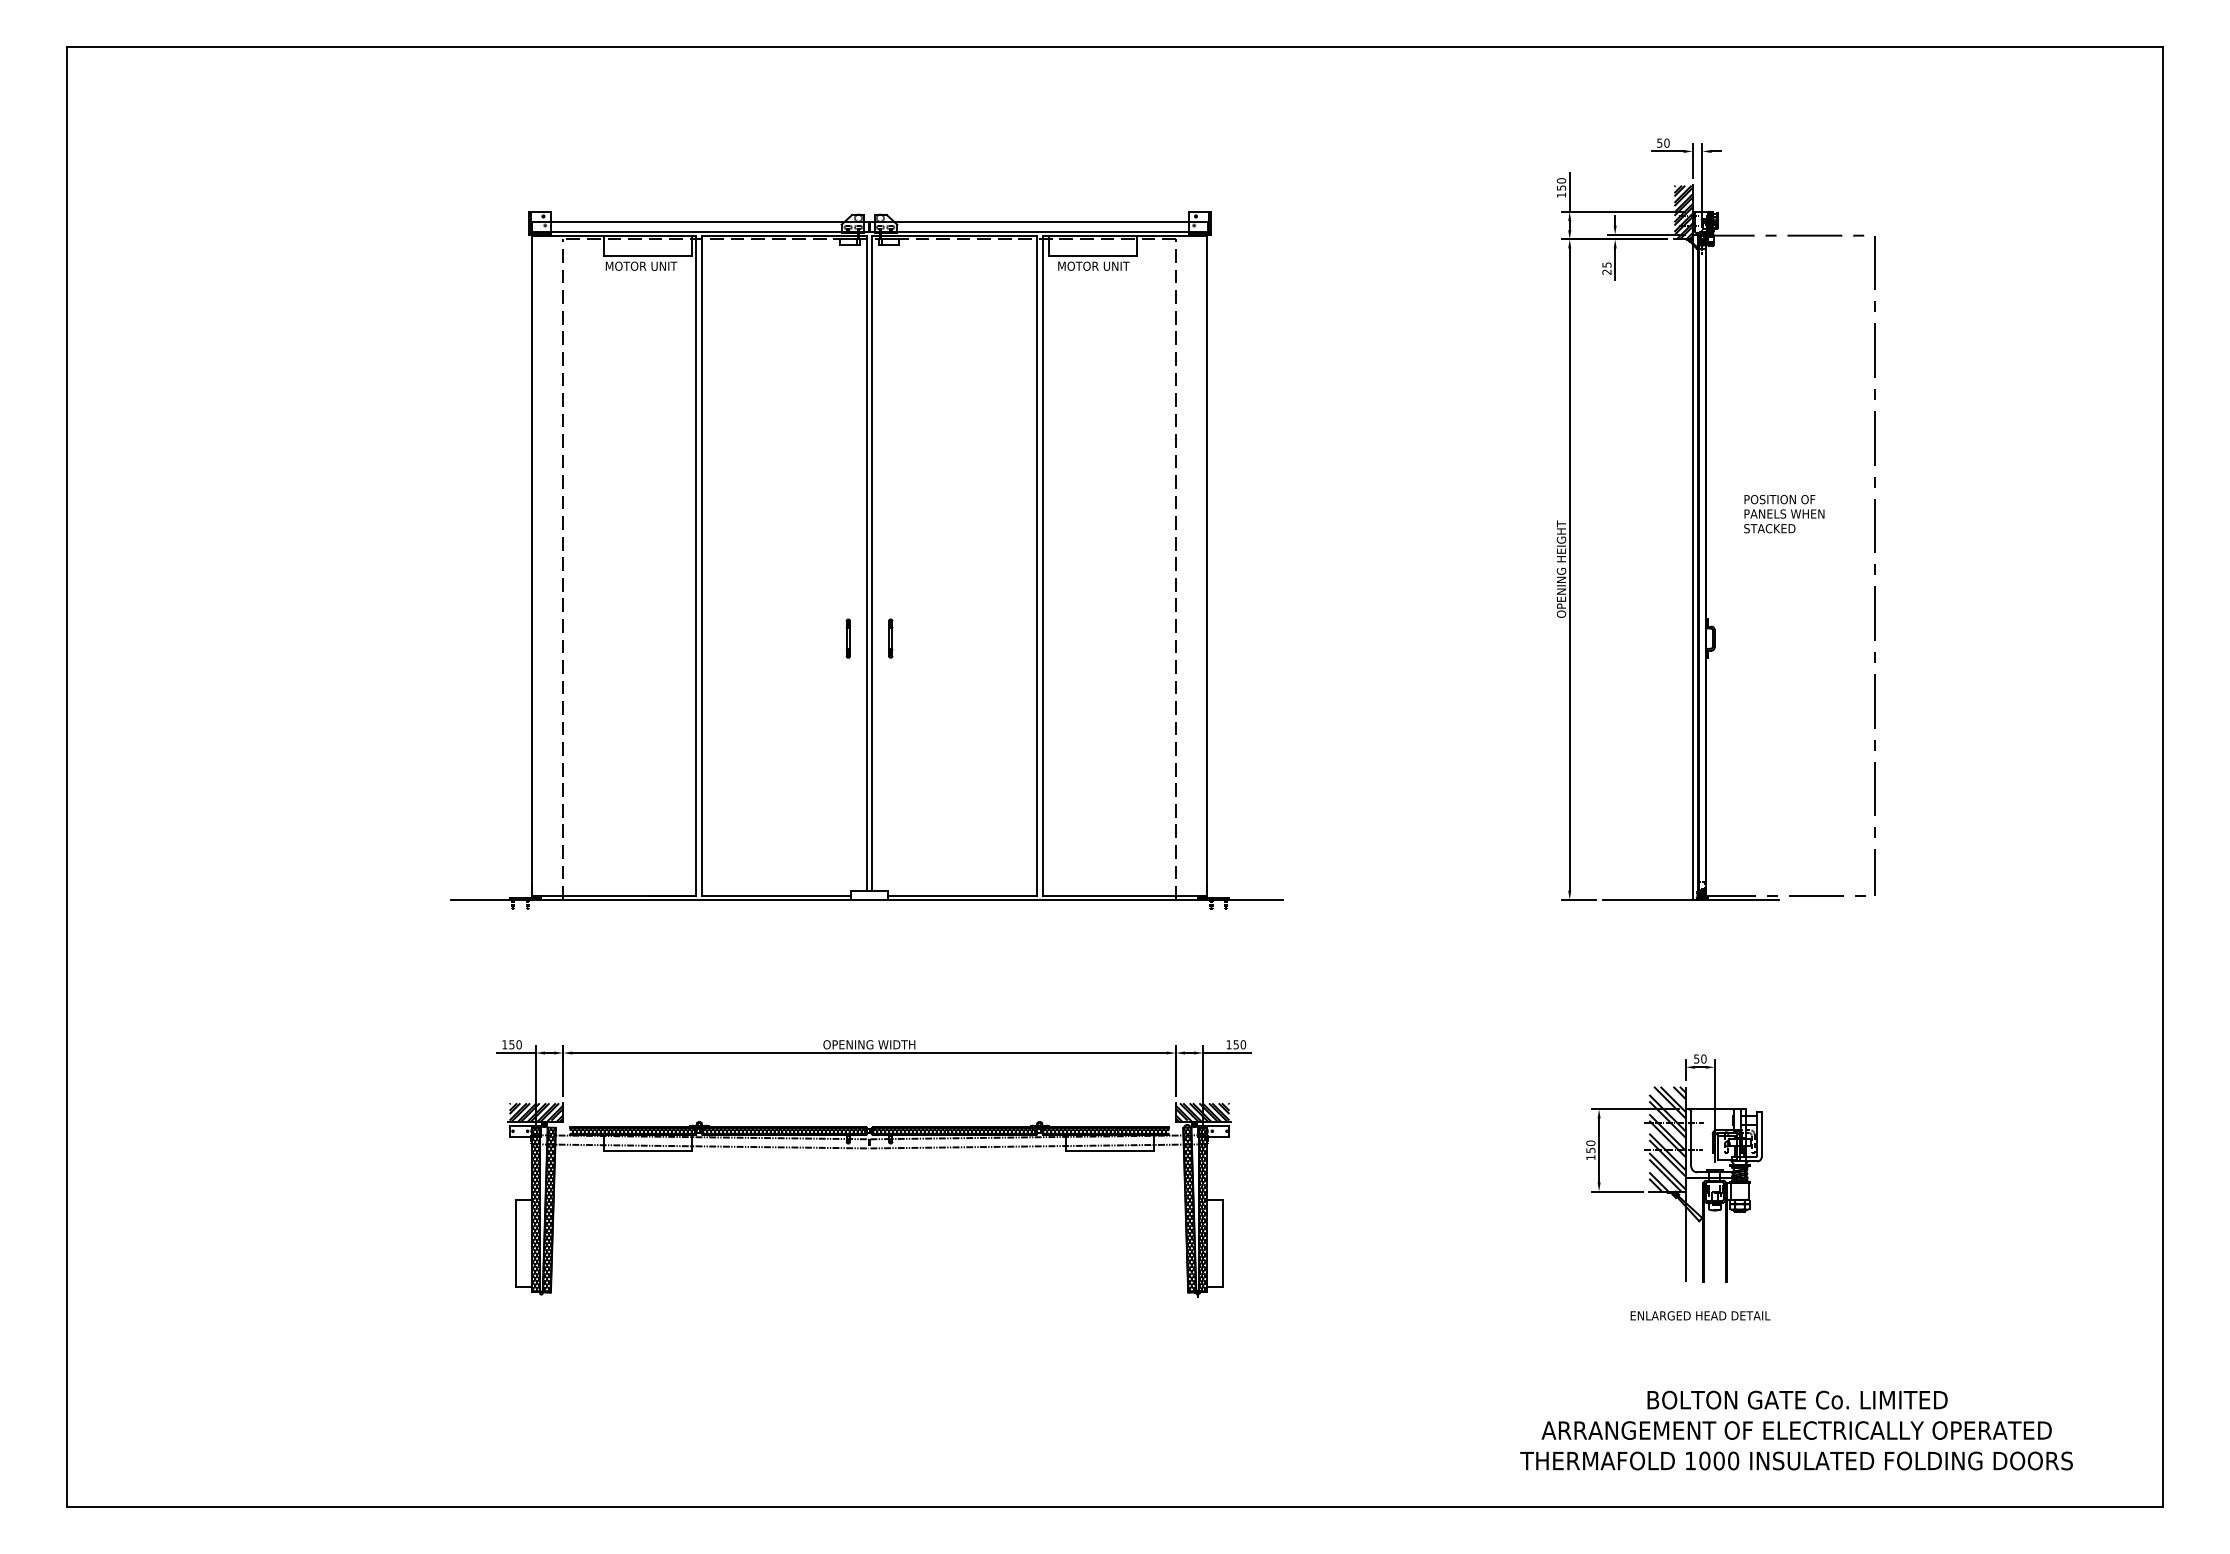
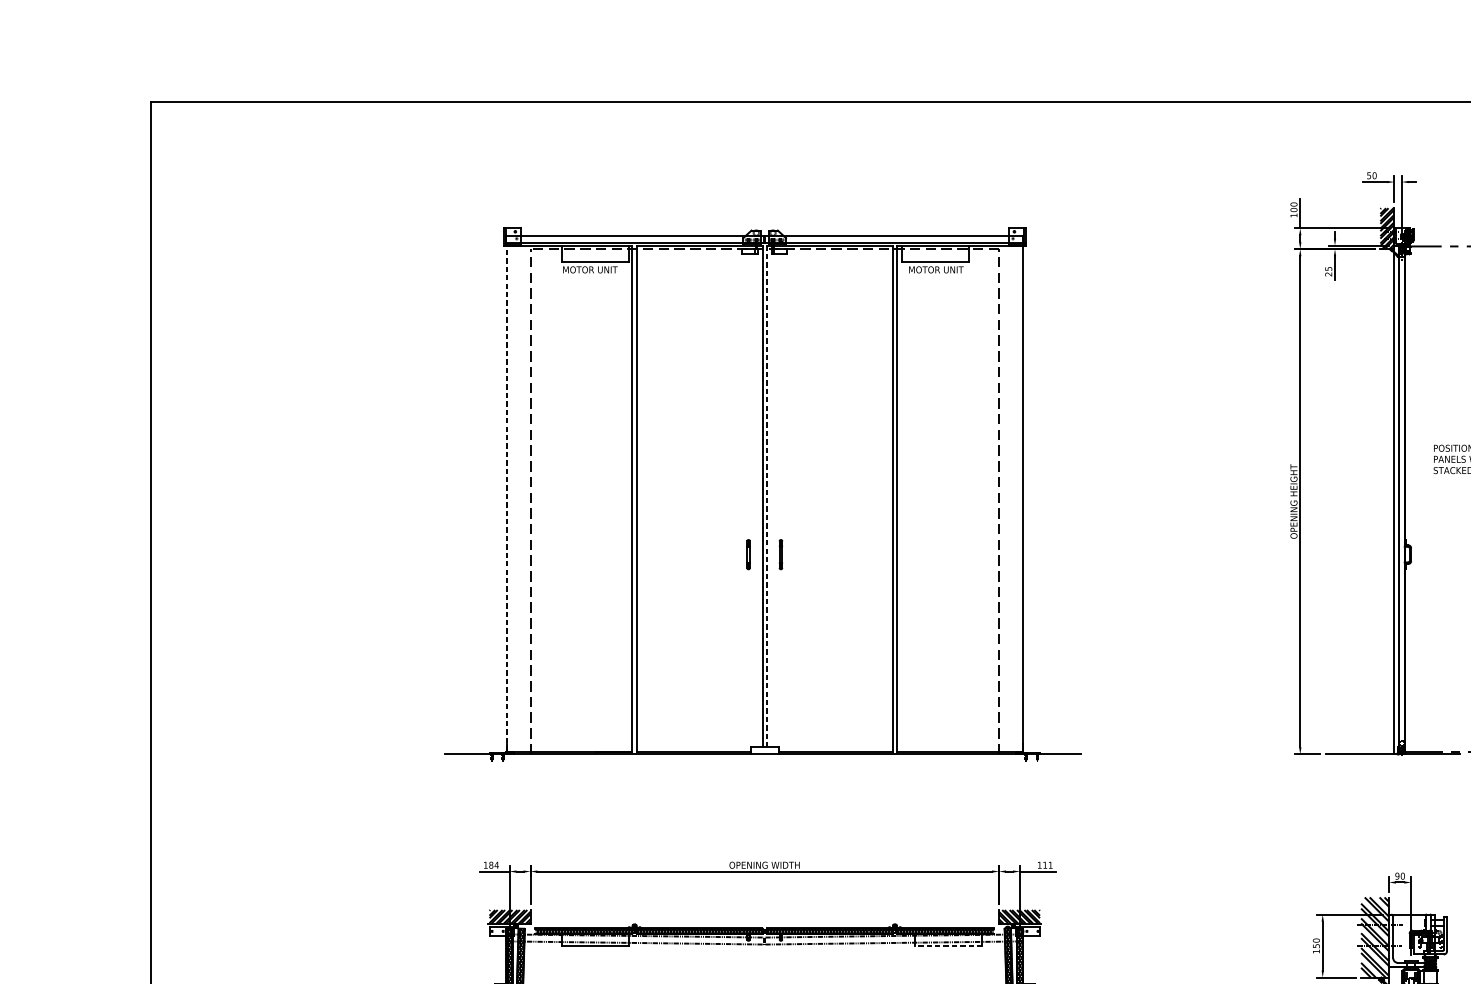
text: (1561, 187) -> (1293, 209), 150 -> 100
line: (872, 562) -> (767, 496), solid -> dashed
line: (532, 565) -> (506, 498), solid -> dashed
text: (515, 1044) -> (493, 865), 150 -> 184
text: (1239, 1044) -> (1047, 865), 150 -> 111
text: (1696, 1058) -> (1397, 875), 50 -> 90
line: (1110, 1150) -> (949, 946), solid -> dashed

